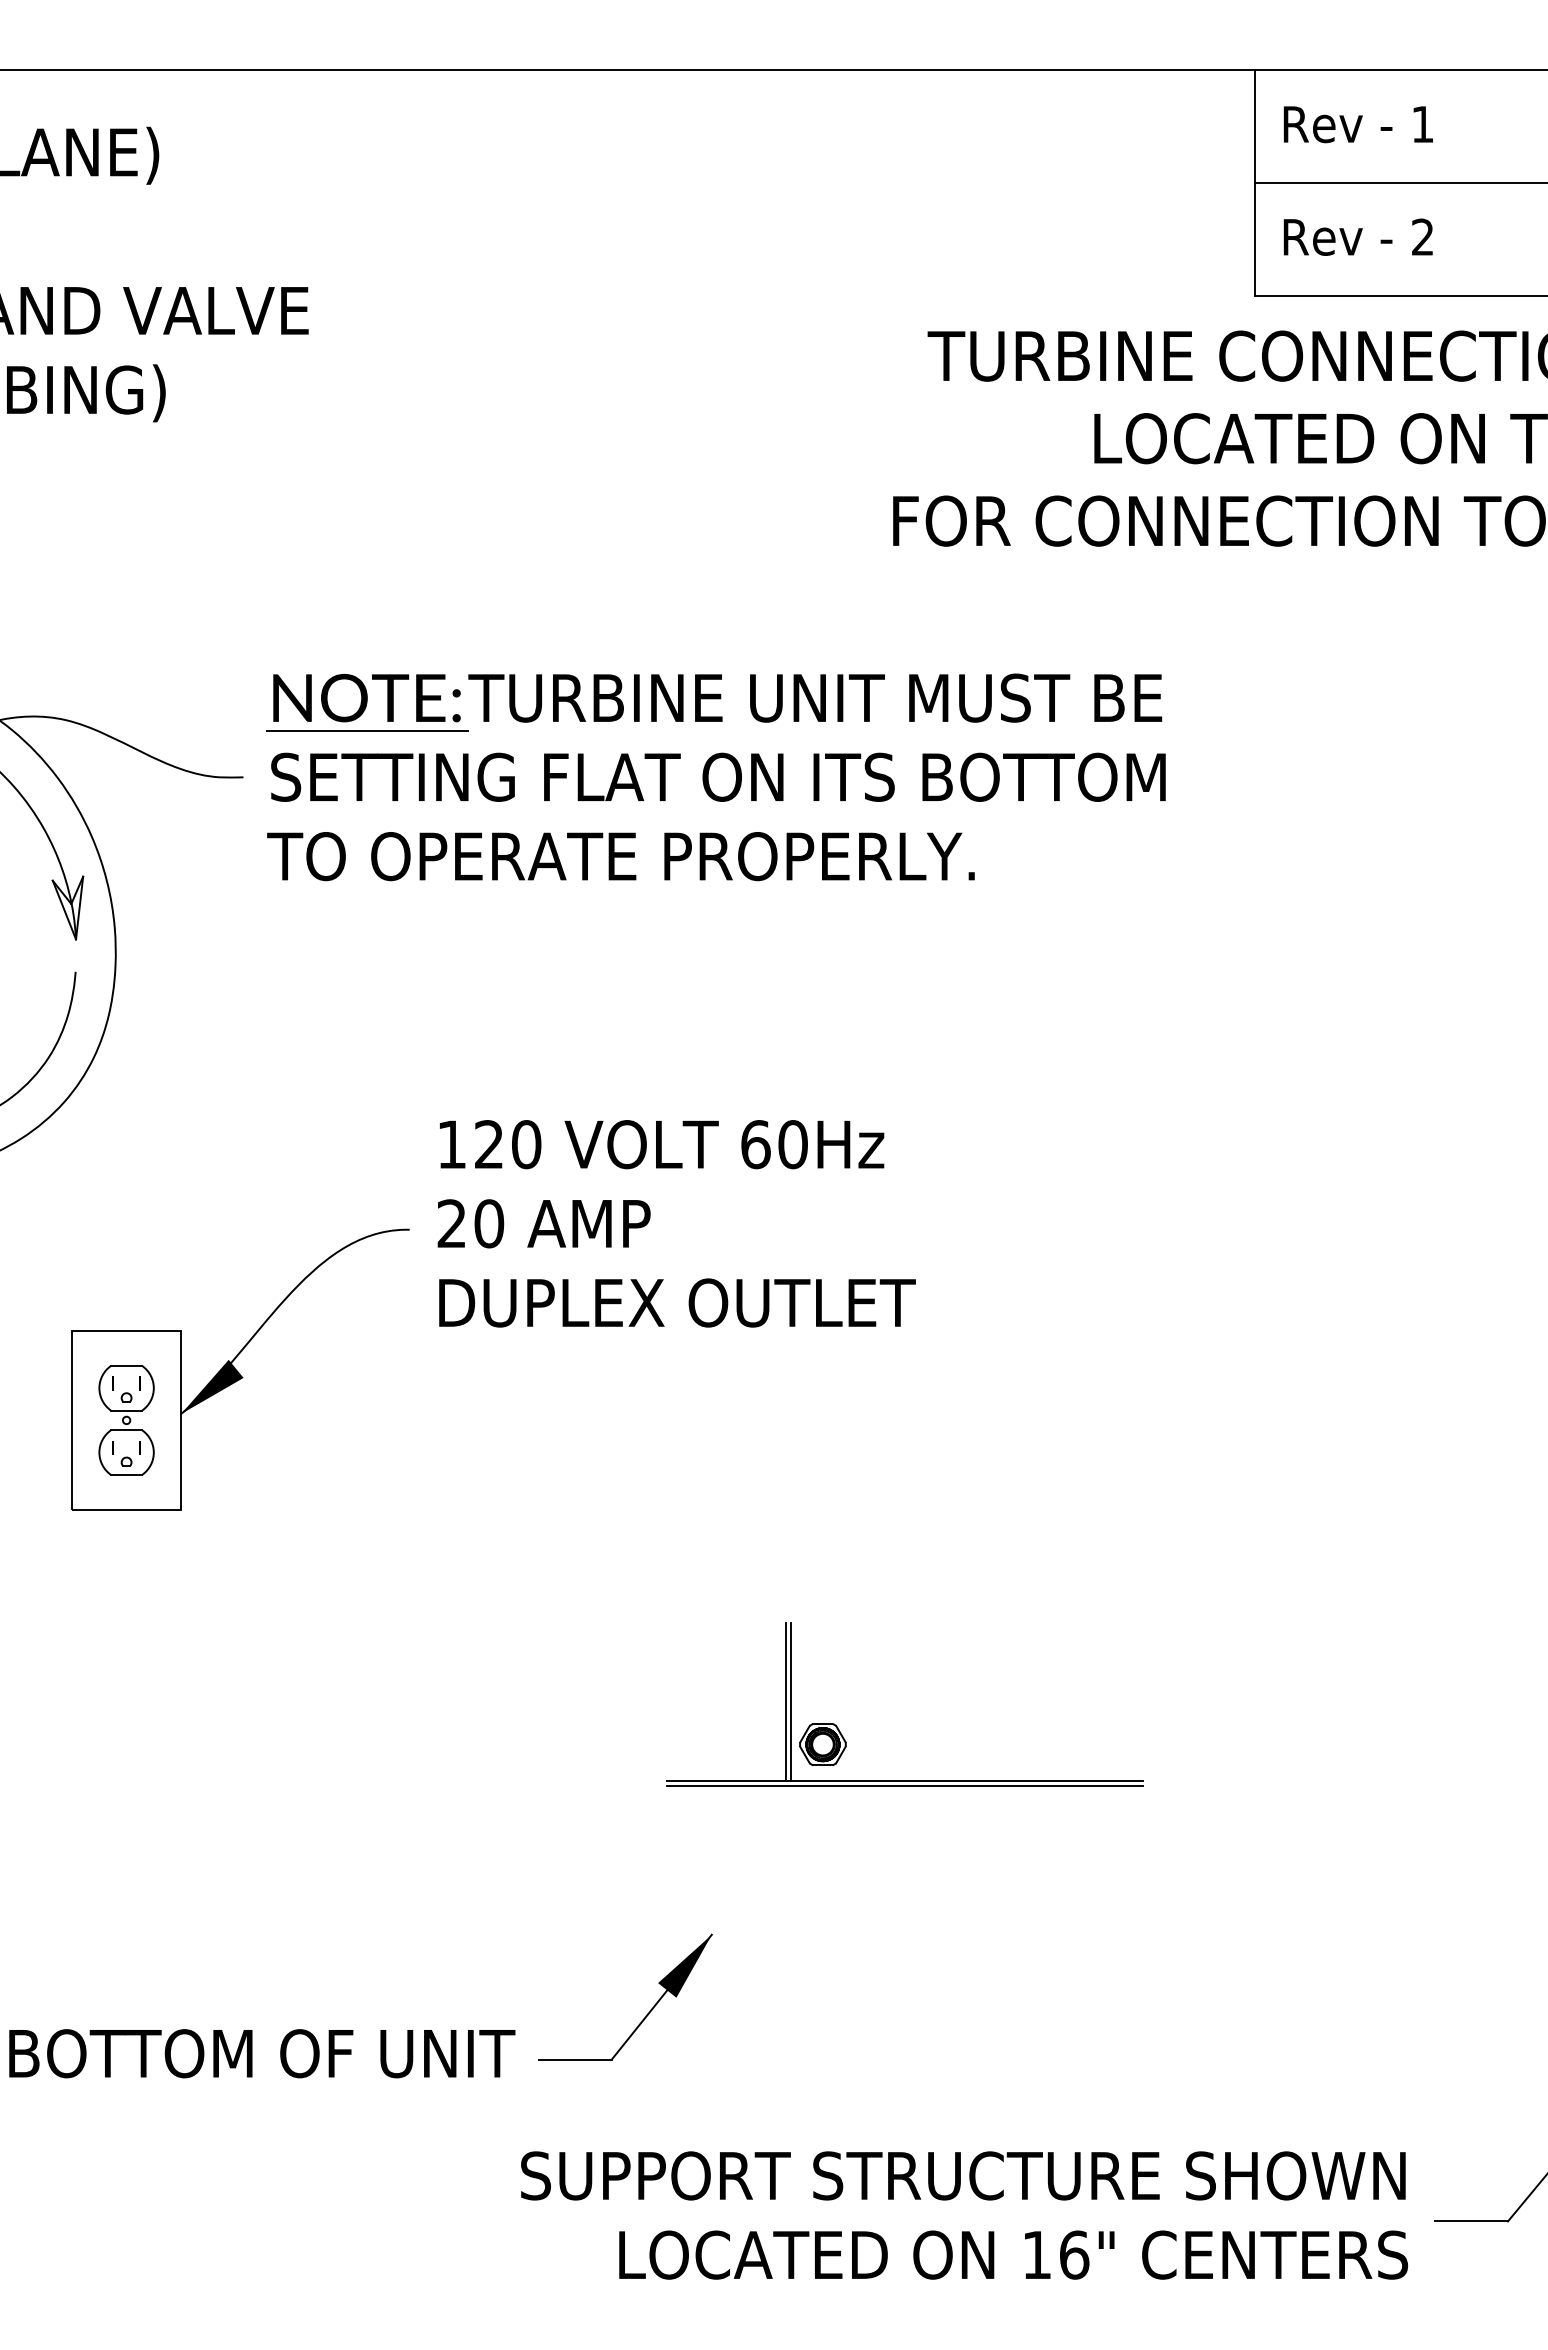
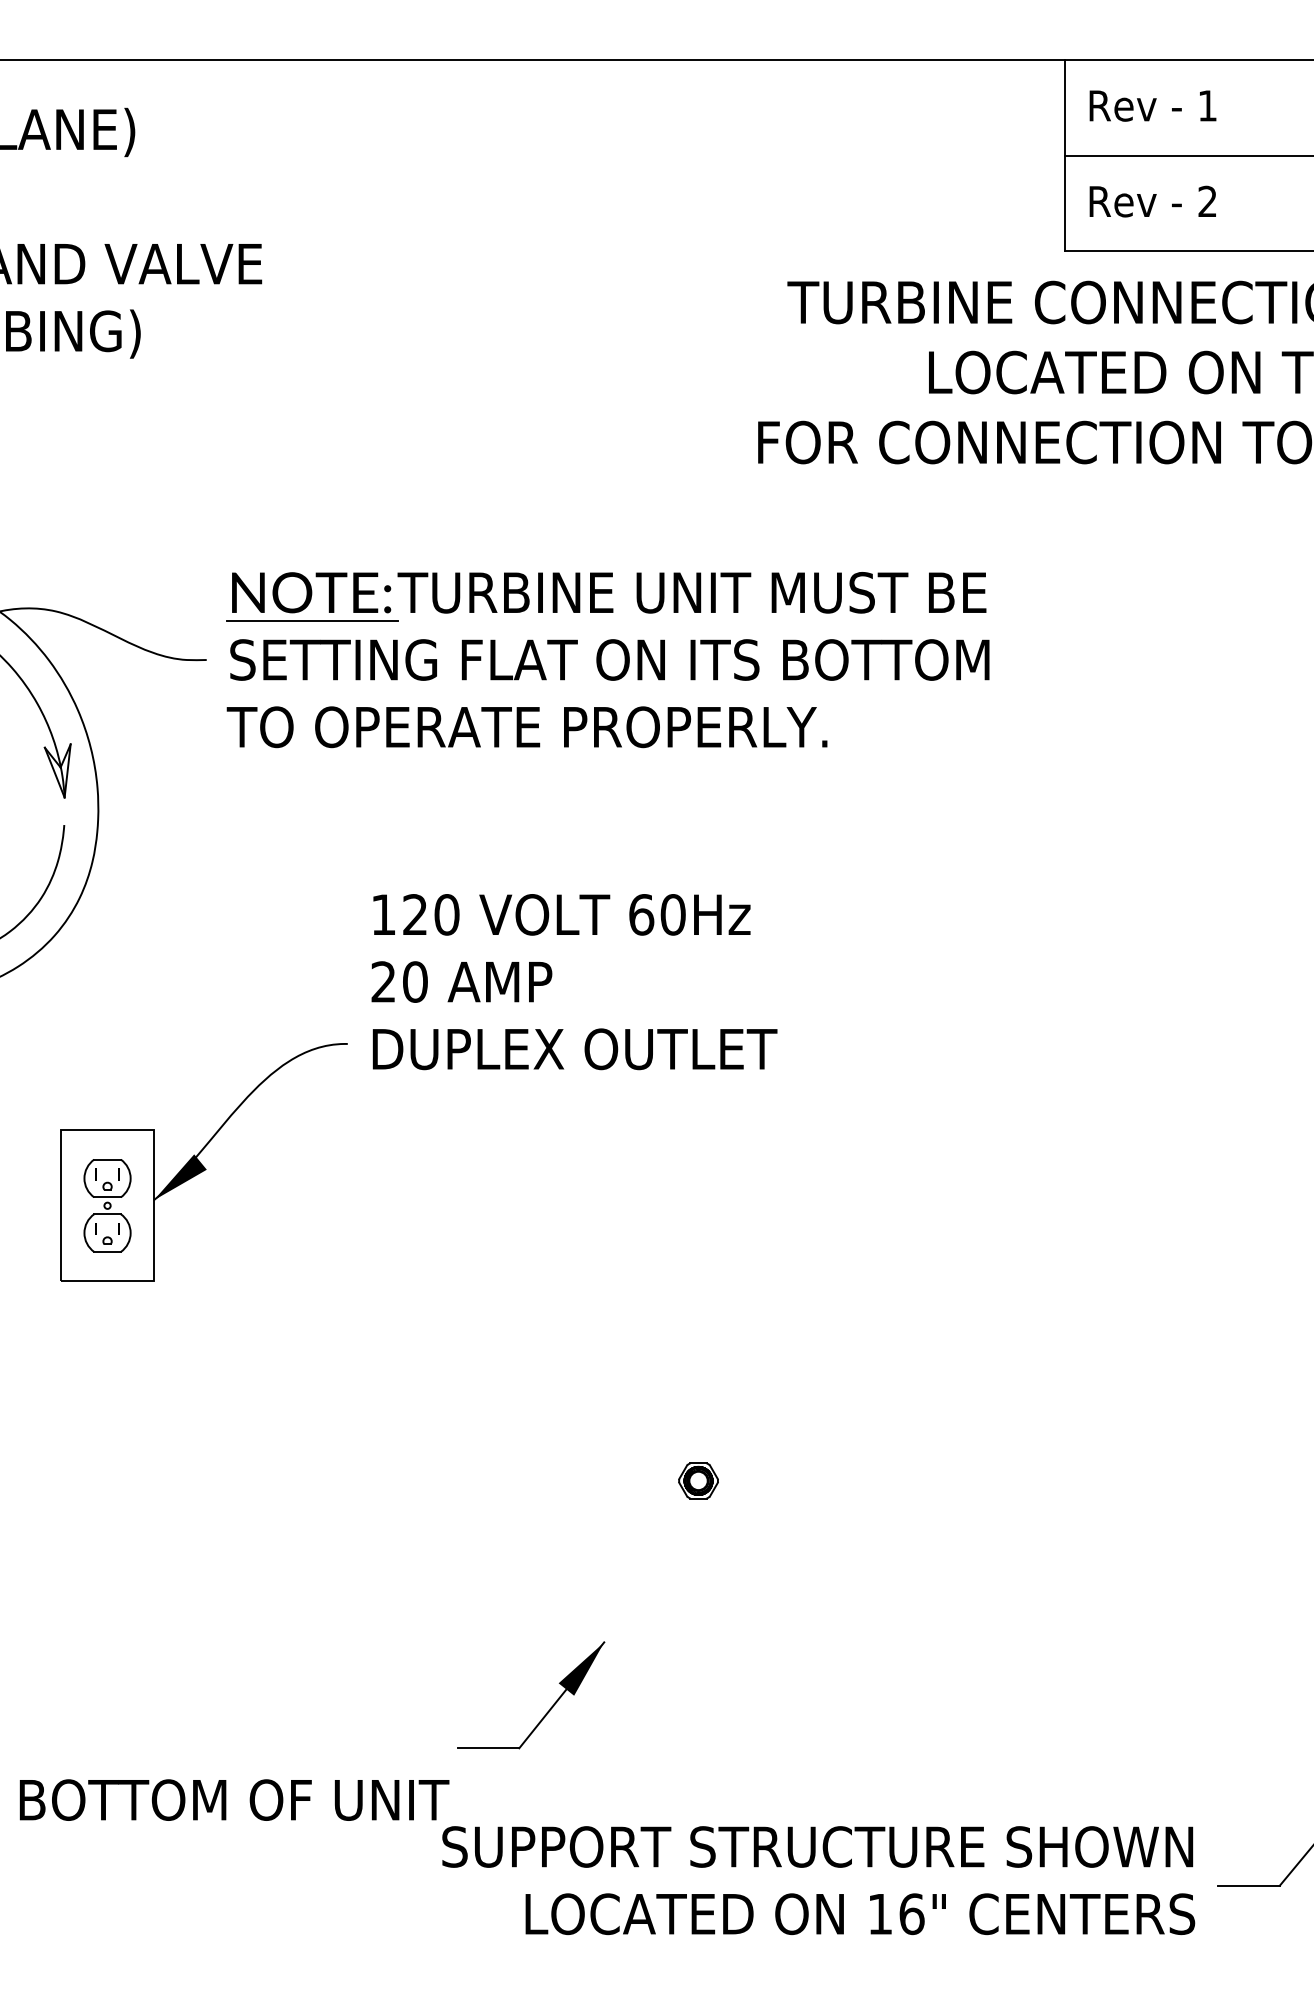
text: (676, 1223) -> (574, 981), moved
part: (904, 1780) -> (767, 1511), removed
text: (262, 2053) -> (234, 1799), moved

